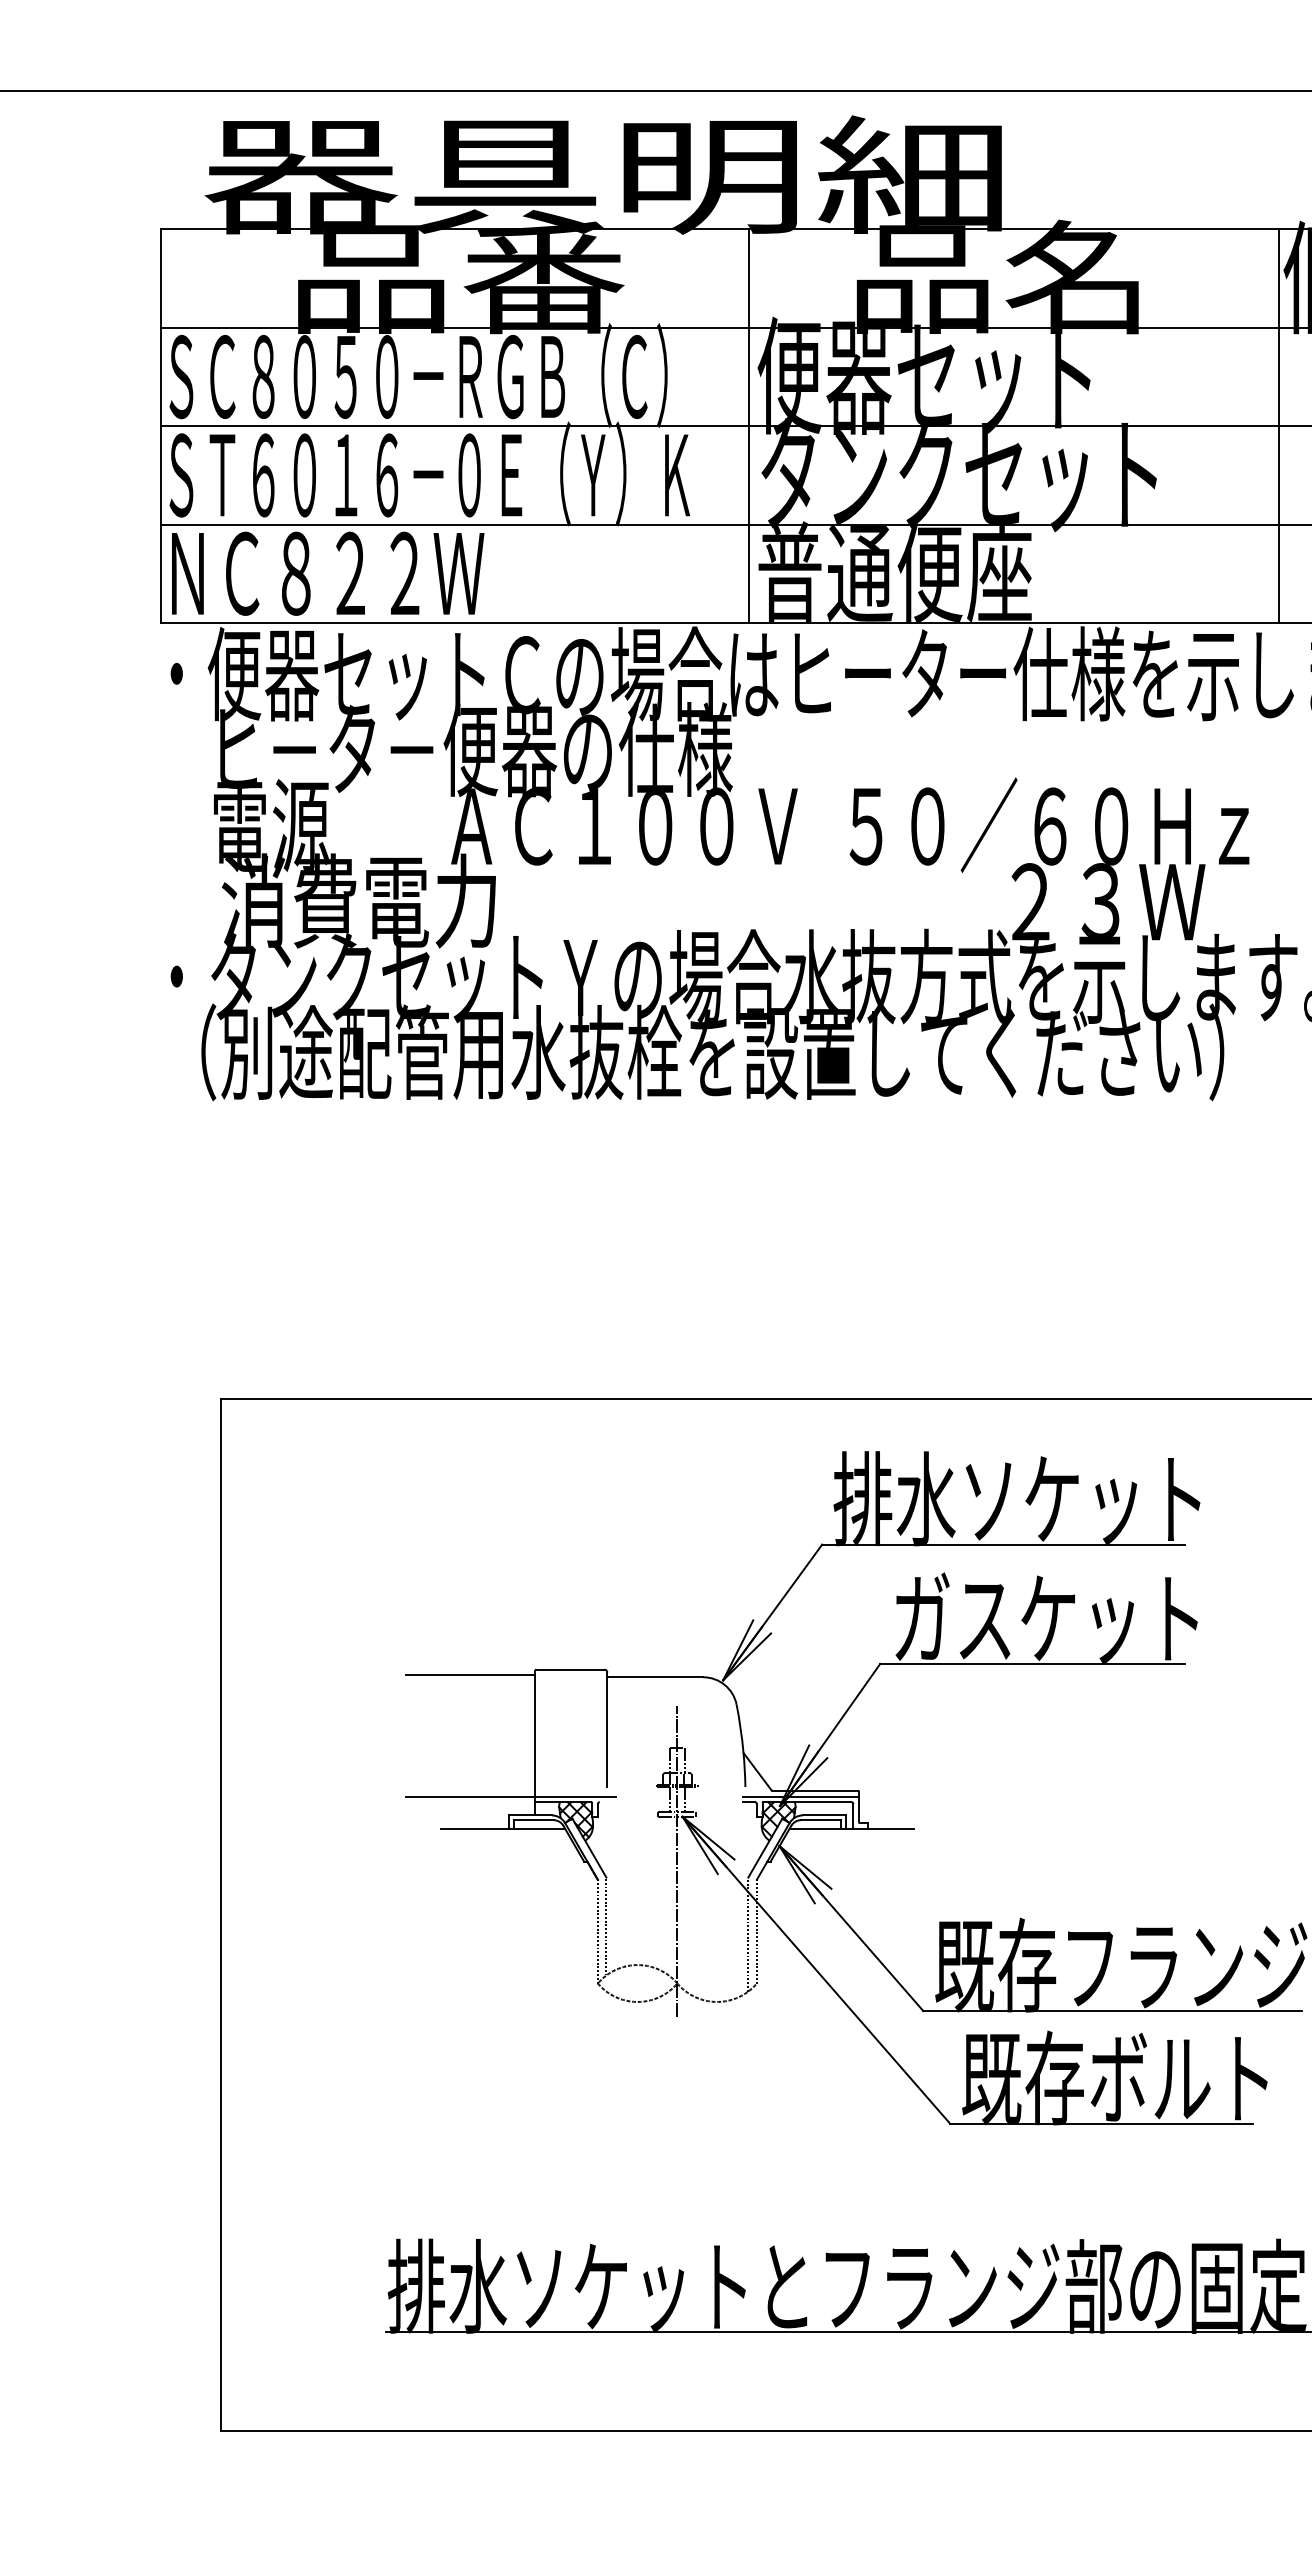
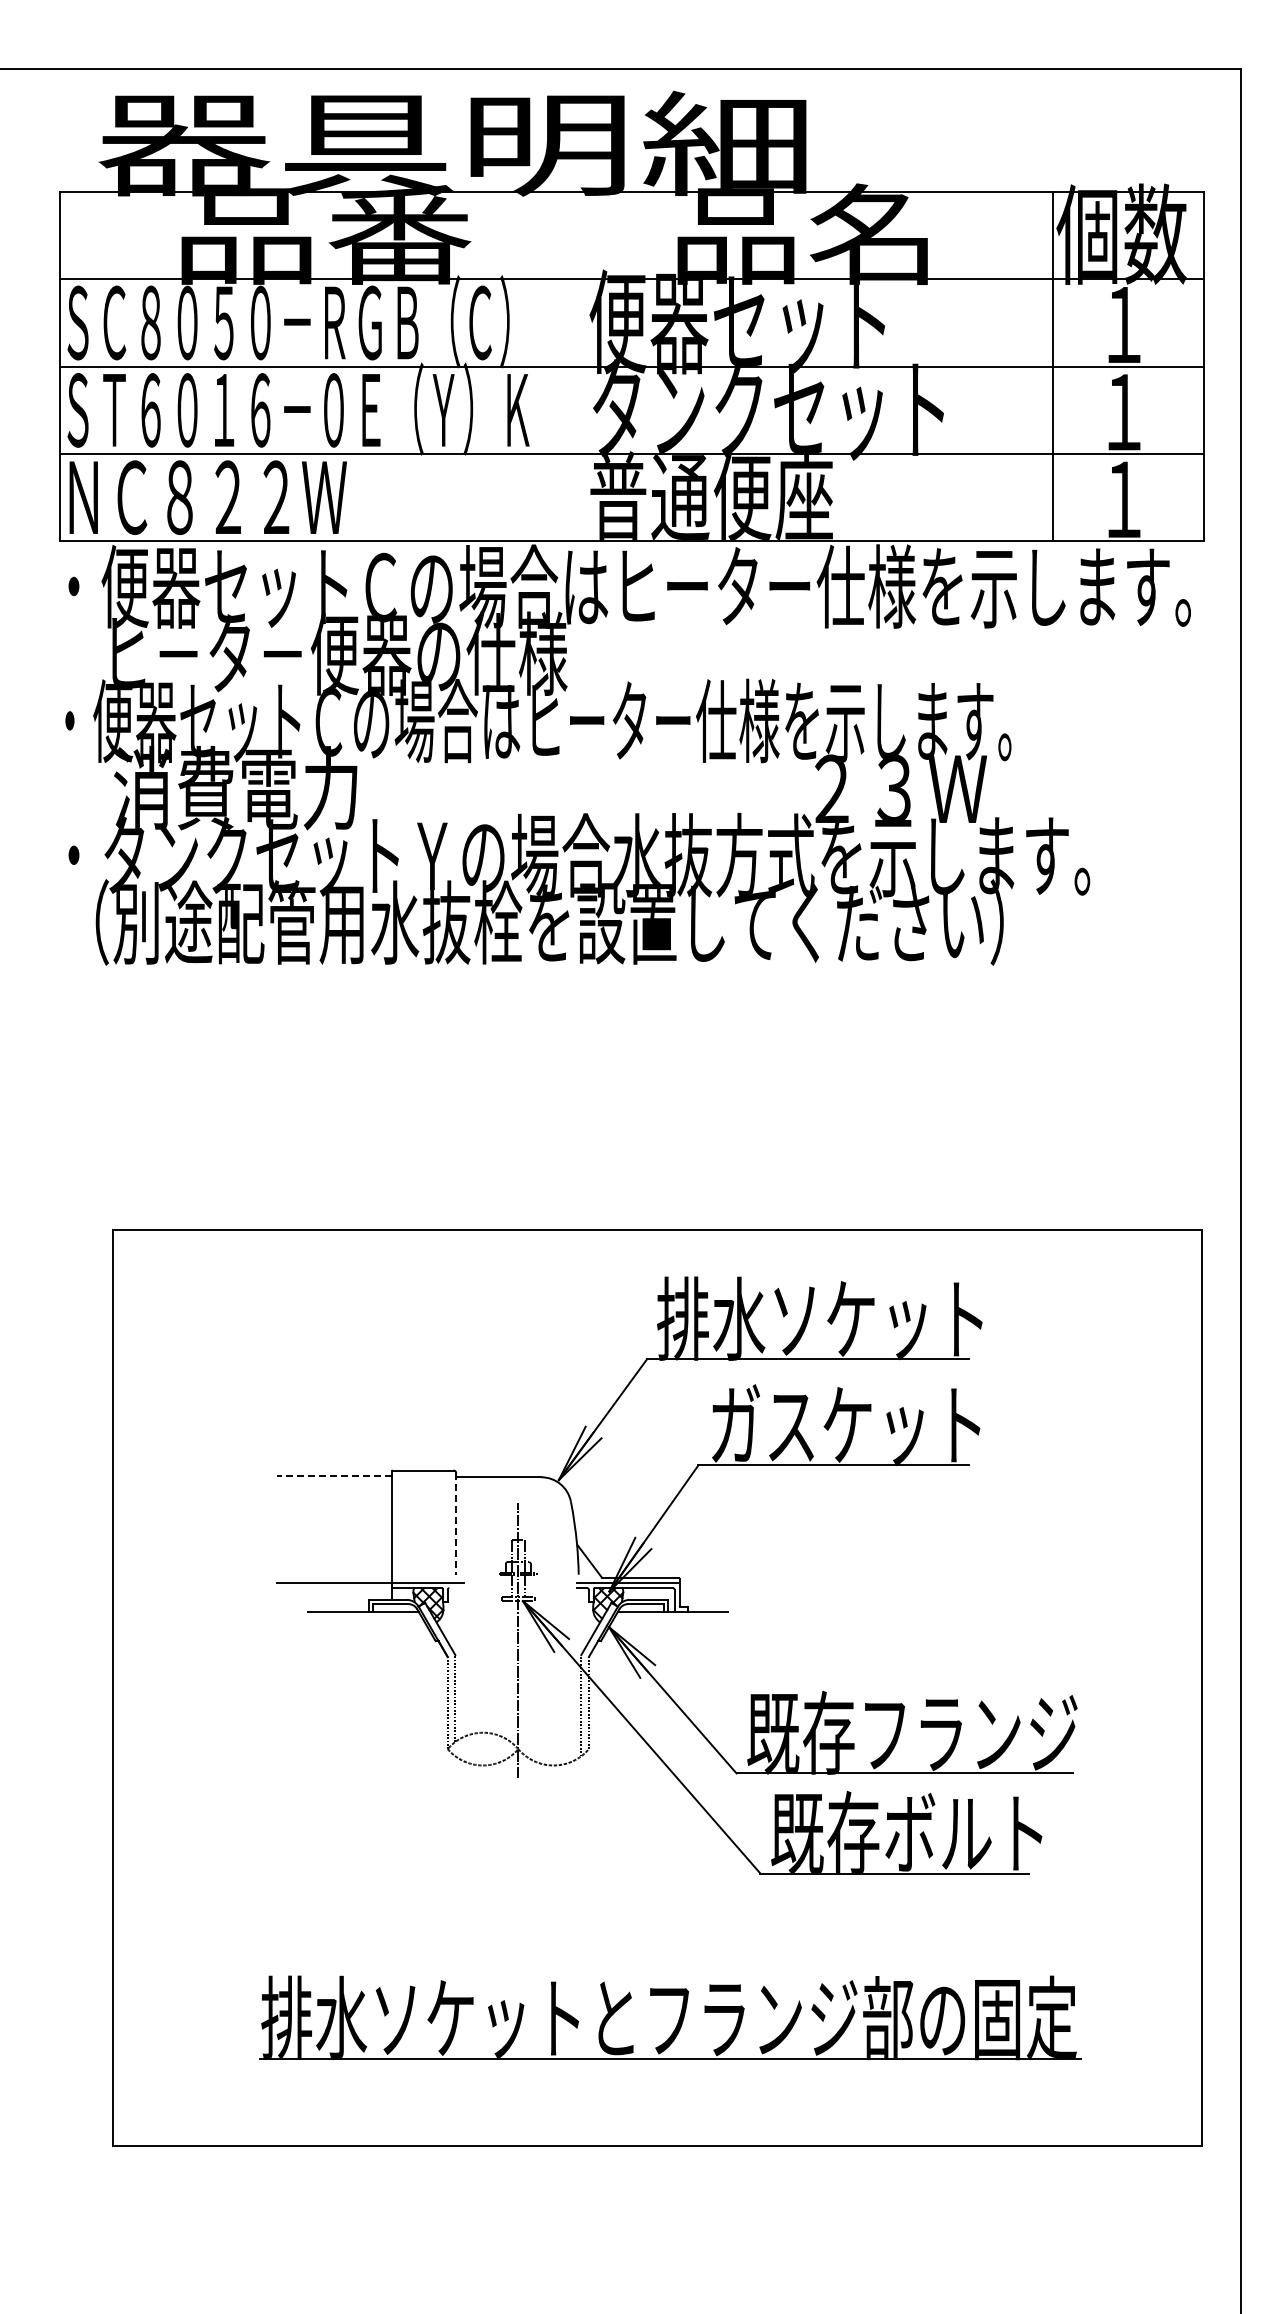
line: (749, 426) -> (582, 366), removed
text: (707, 824) -> (545, 720), 電源        ＡＣ１００Ｖ  ５０／６０Ｈｚ -> ・便器セットＣの場合はヒーター仕様を示します。
line: (470, 1675) -> (334, 1475), solid -> dashed
line: (607, 1729) -> (456, 1523), solid -> dashed

